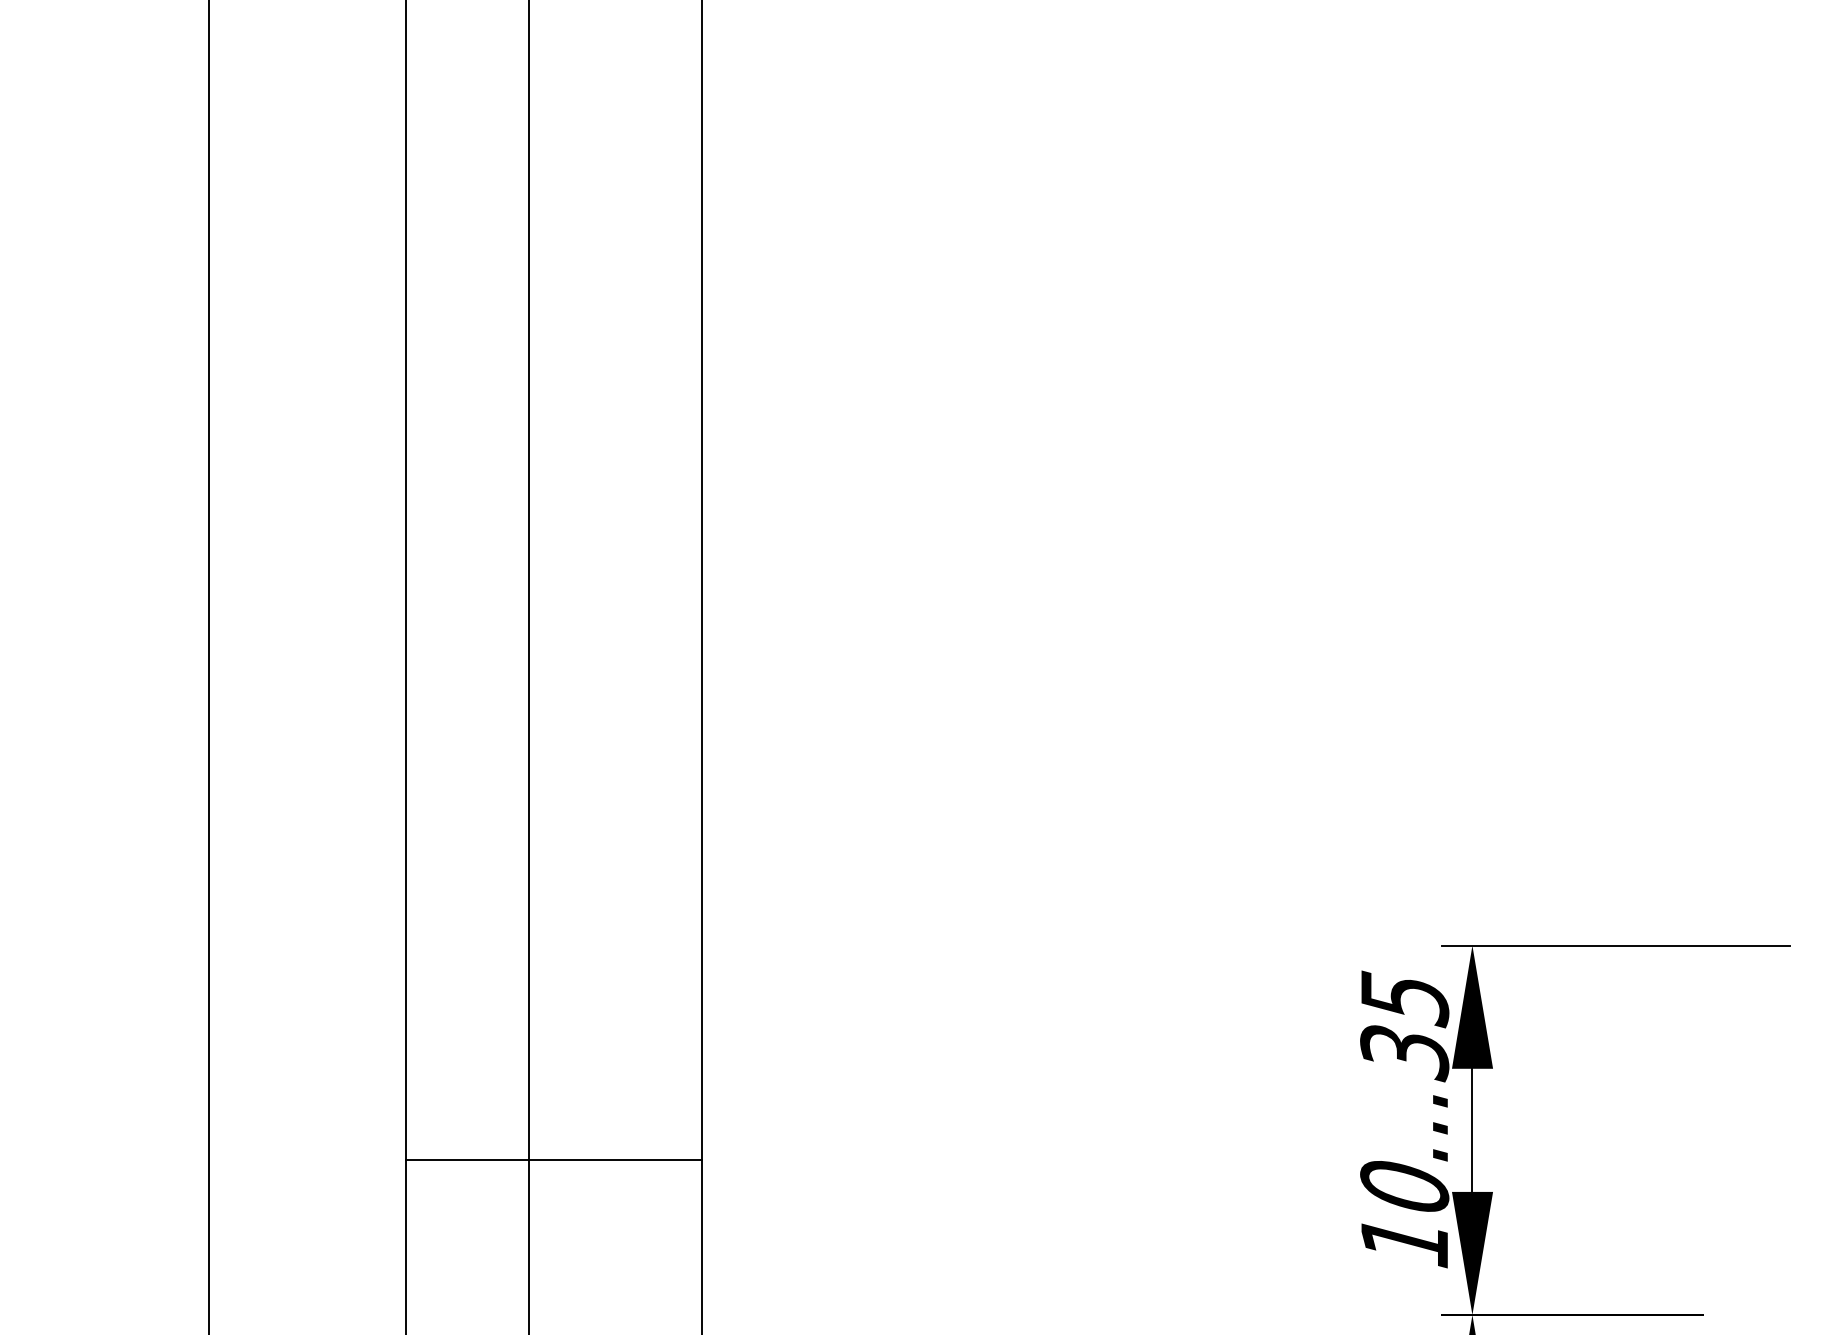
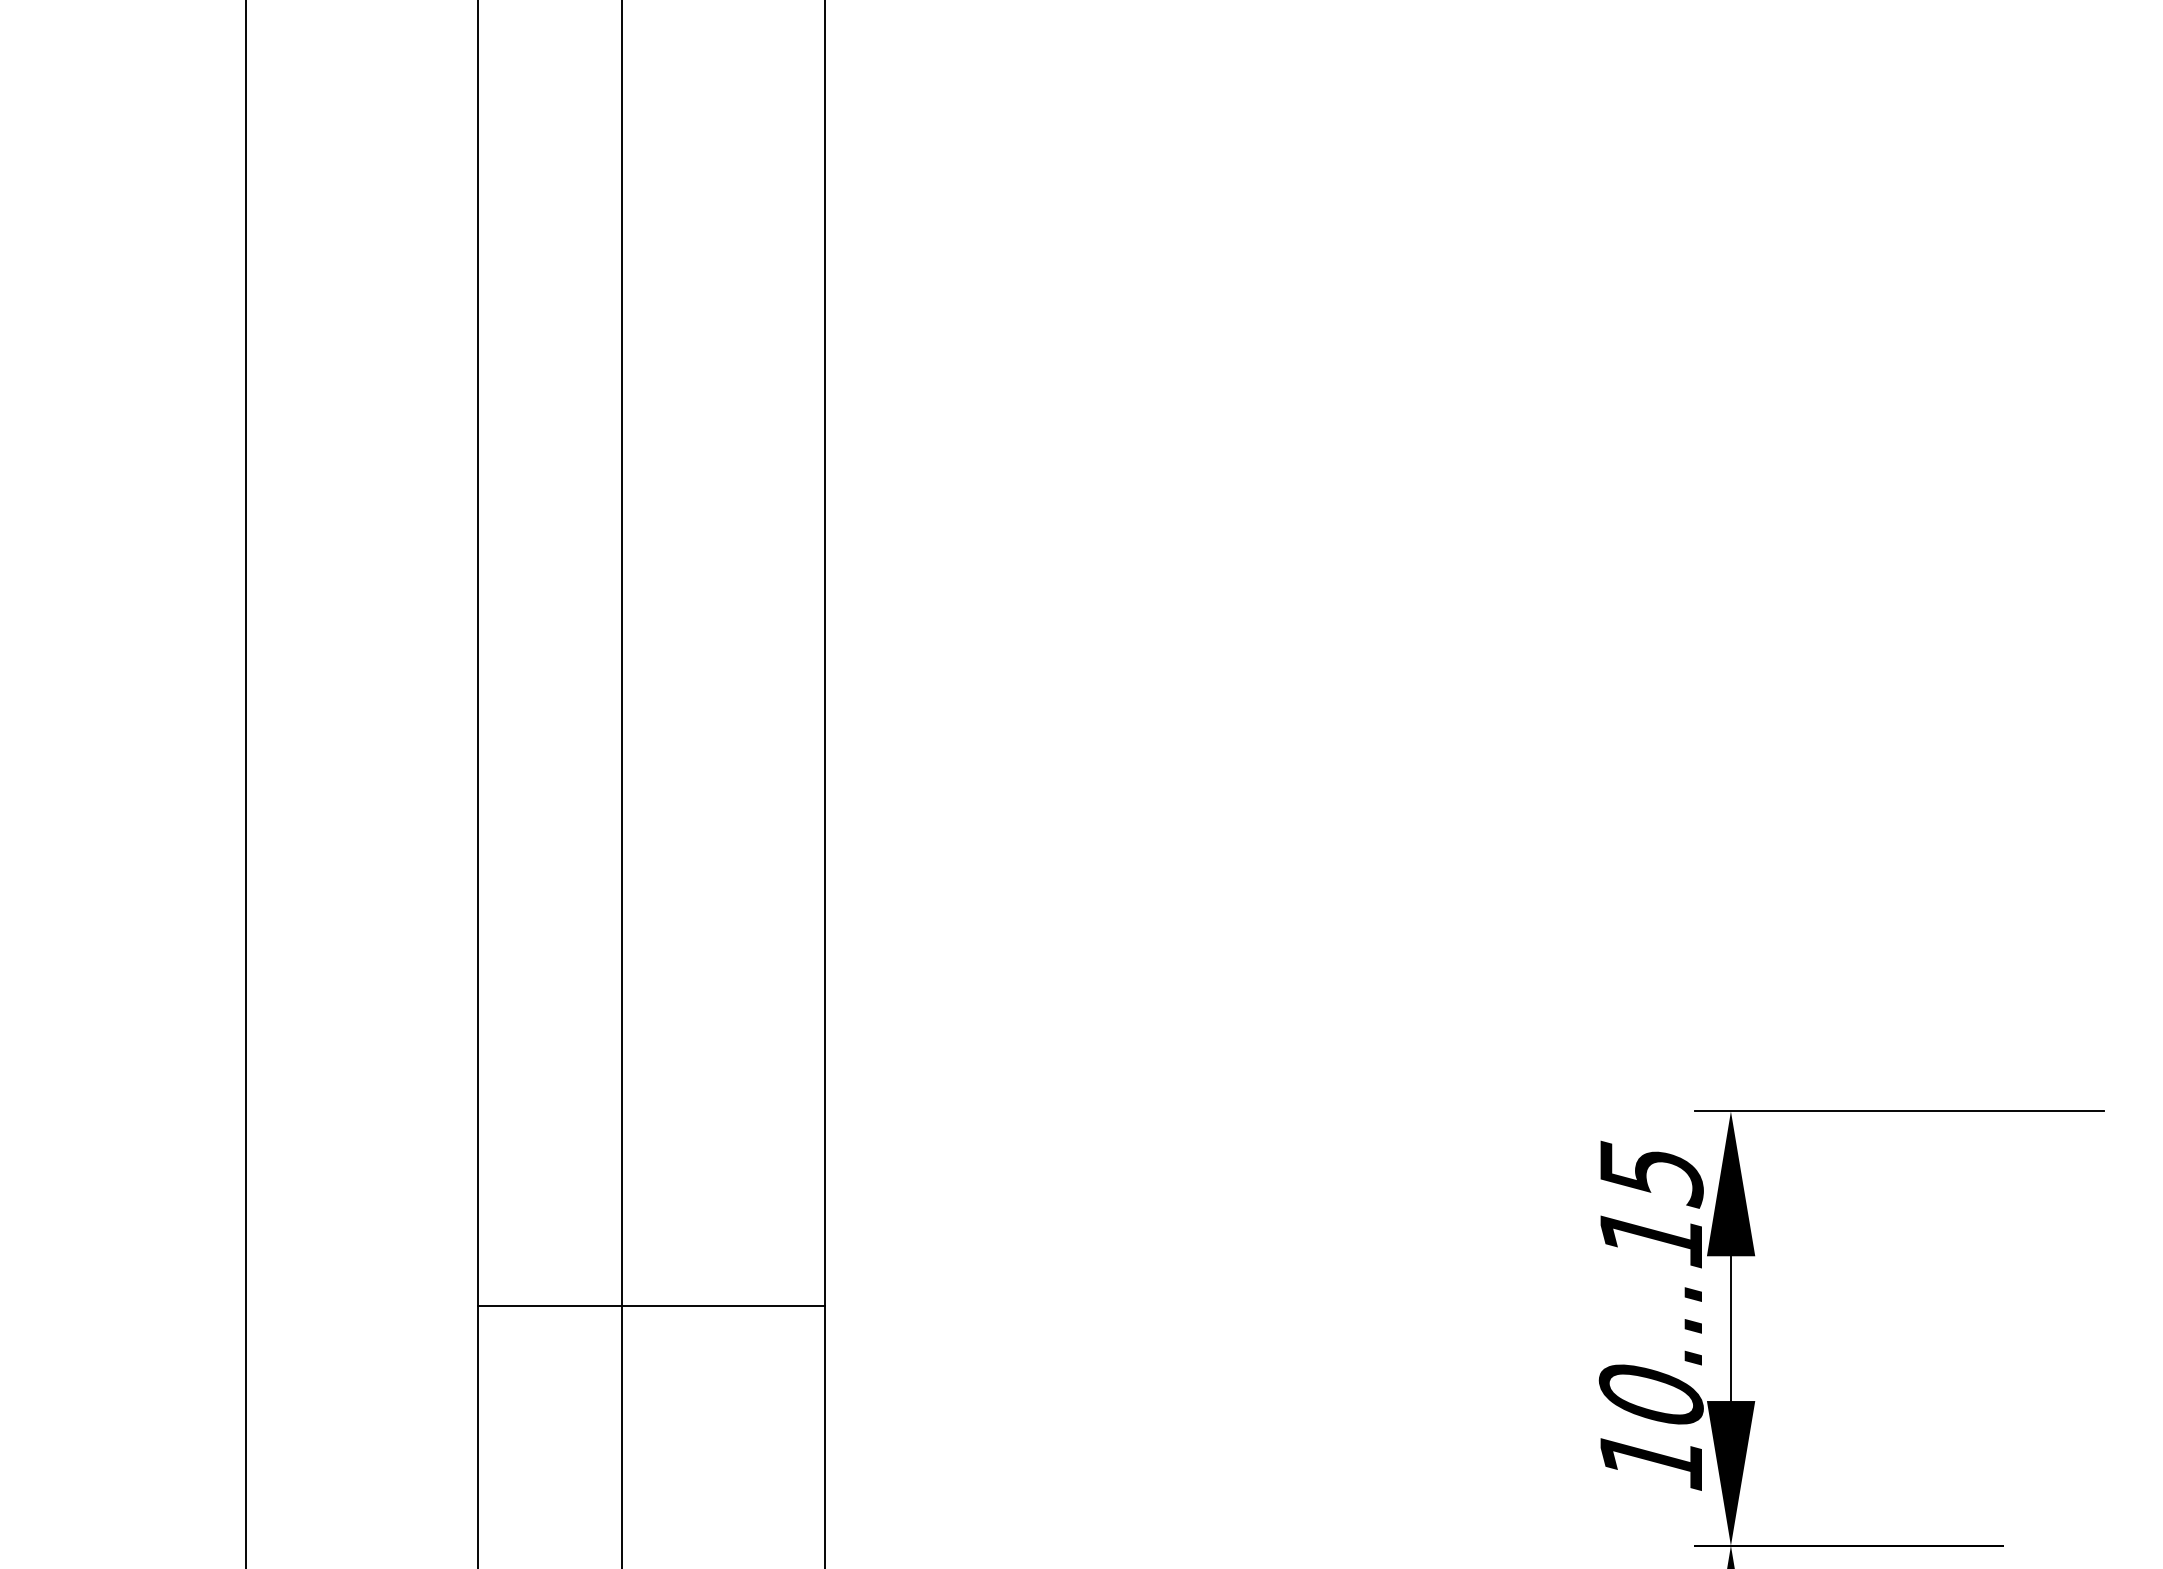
text: (1403, 1053) -> (1650, 1238), 10...35 -> 10...15
line: (553, 1160) -> (650, 1306), moved

